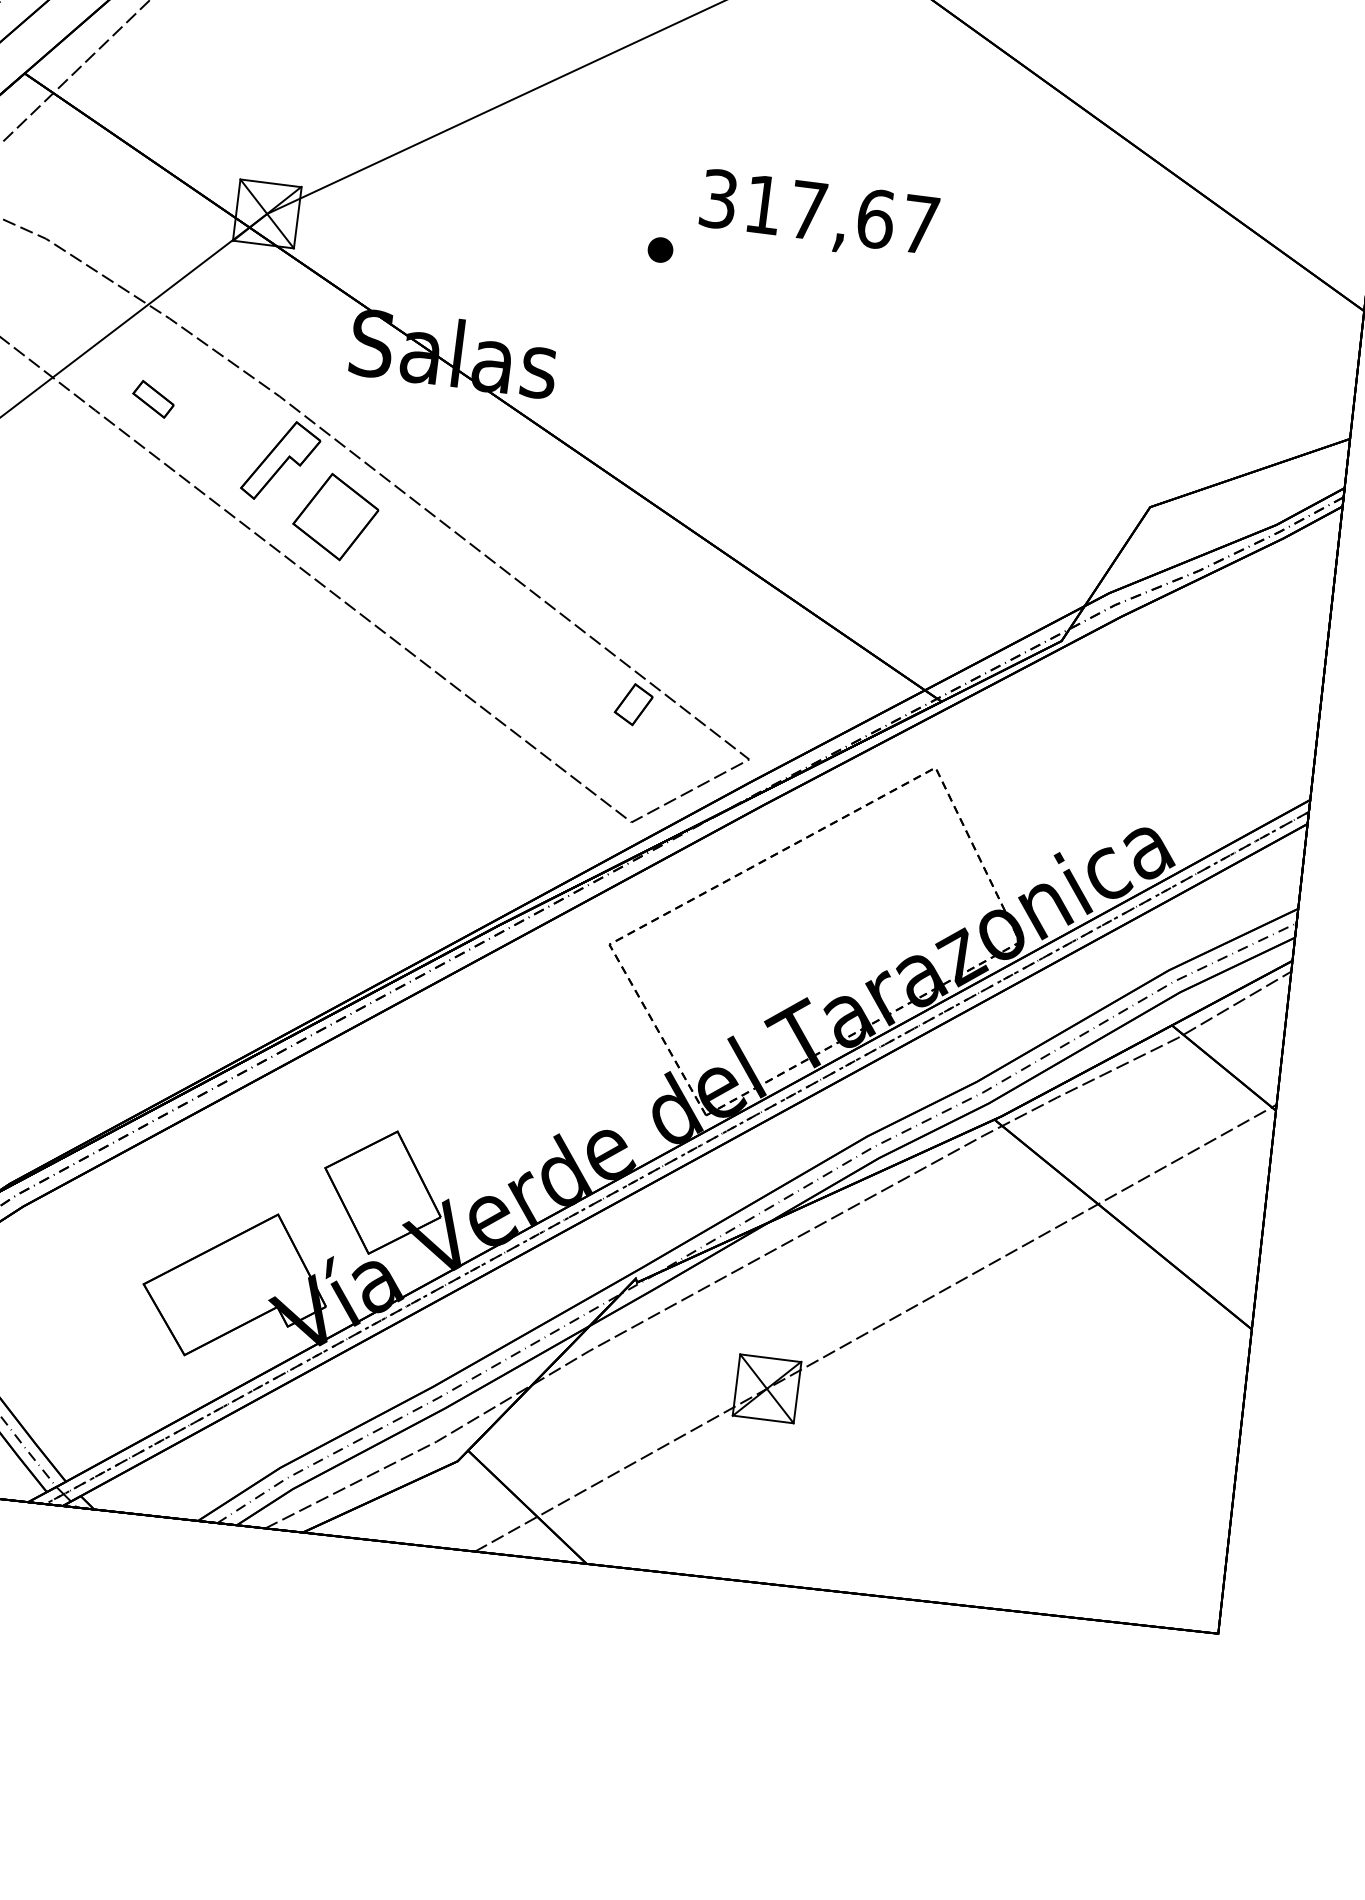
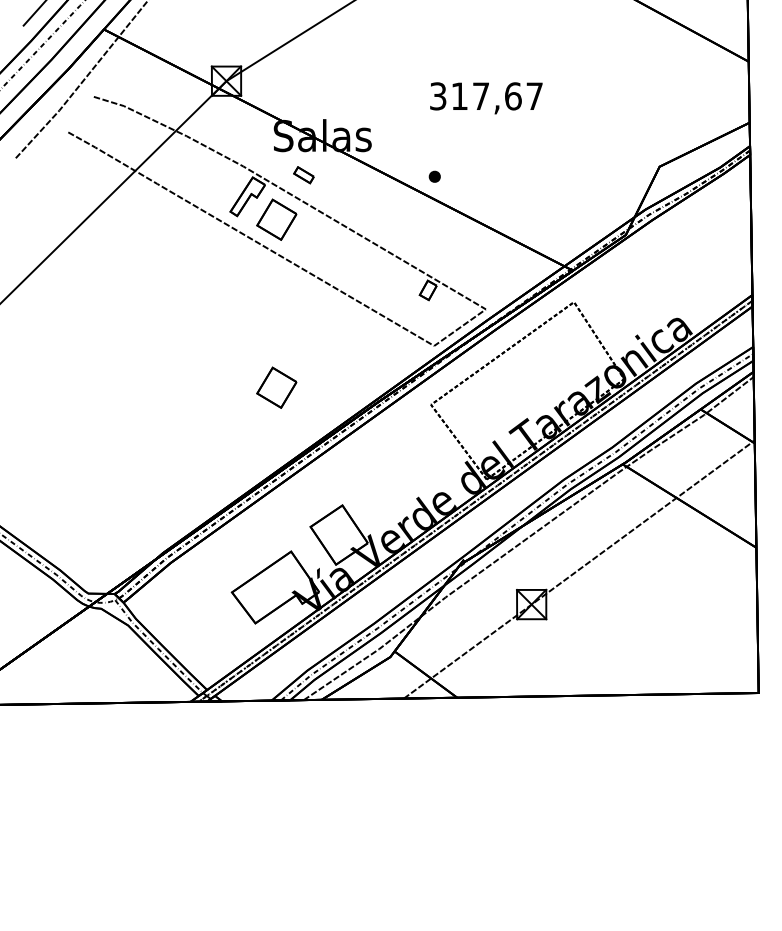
text: (819, 216) -> (486, 98), moved
part: (659, 249) -> (434, 176), moved
part: (152, 399) -> (303, 175), moved
part: (290, 867) -> (276, 387), added

